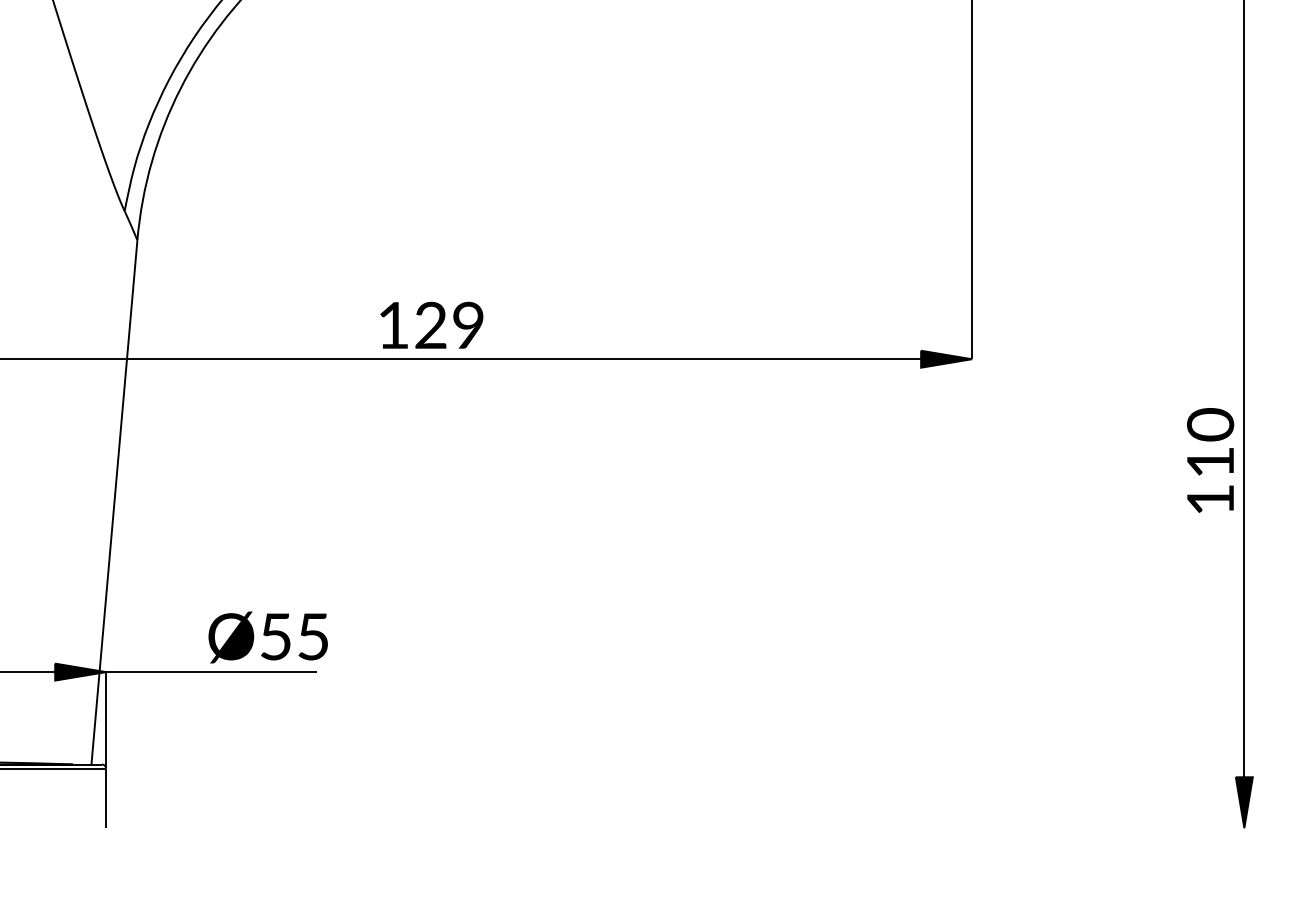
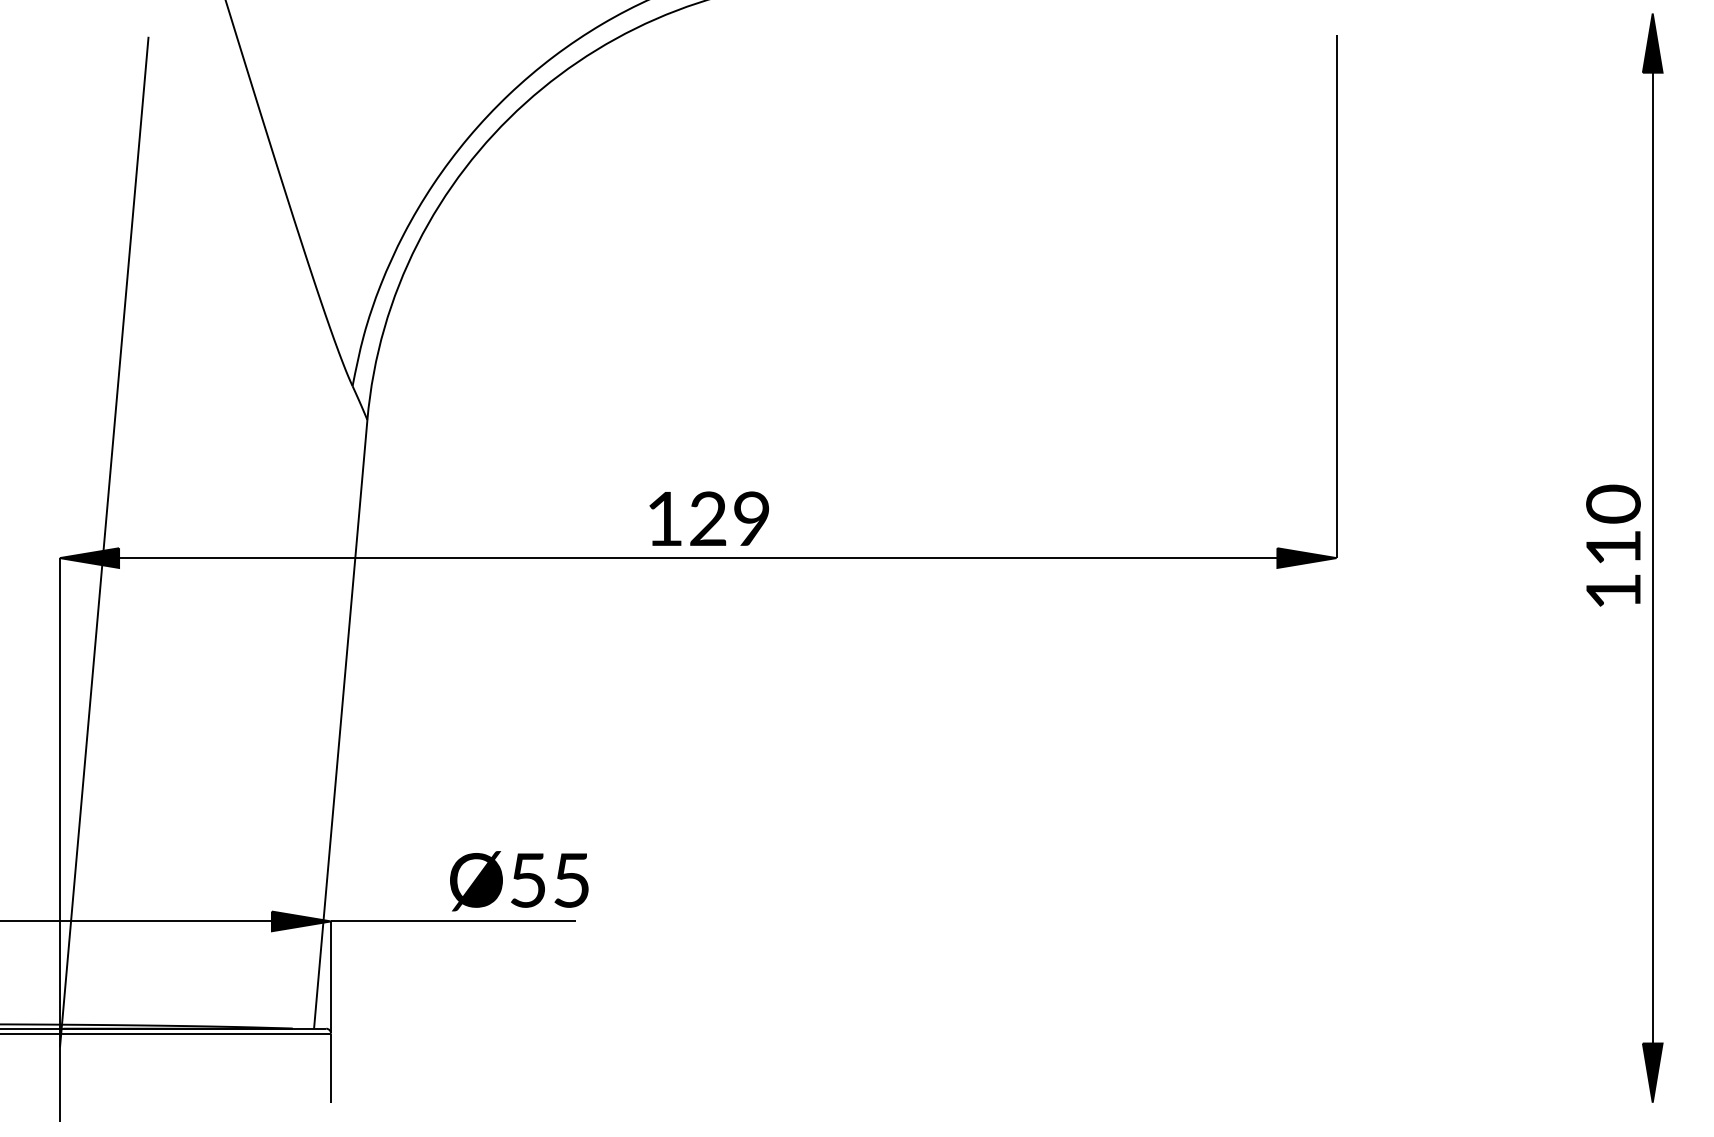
text: (1210, 460) -> (1613, 545), moved

